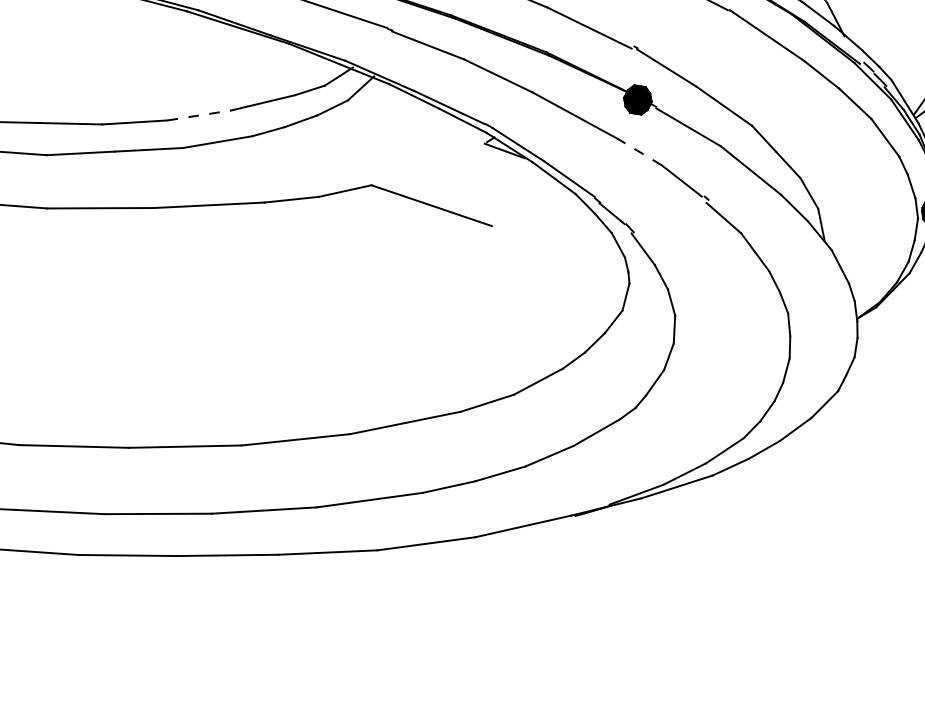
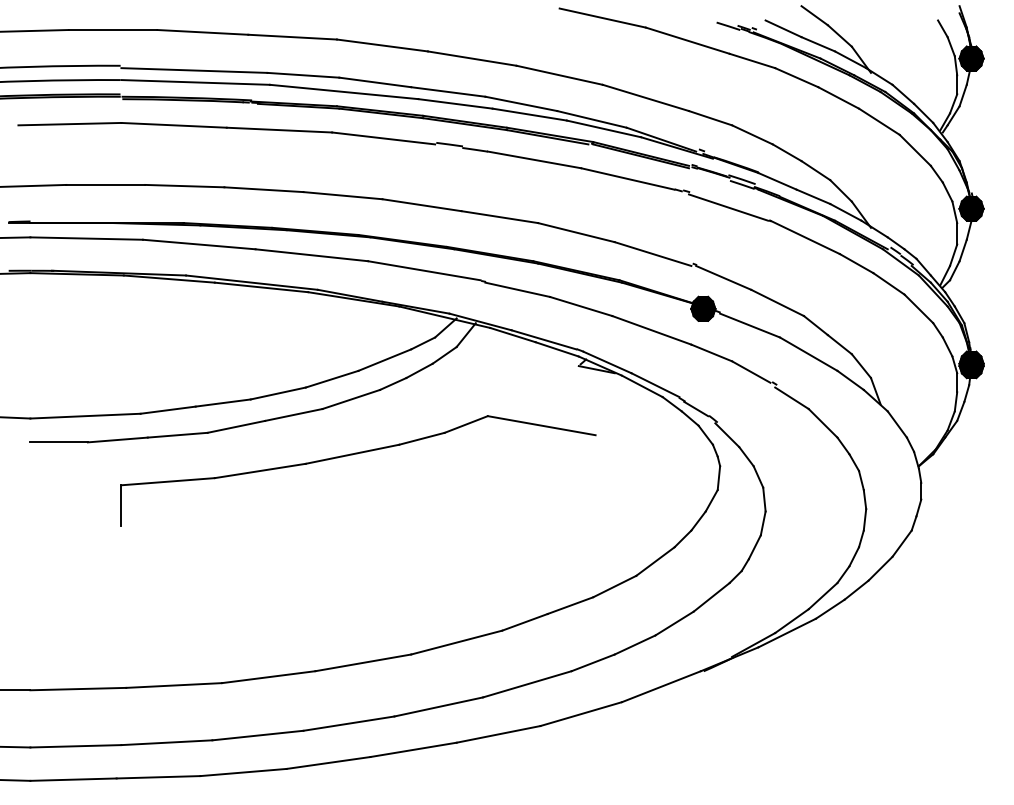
line: (199, 115) -> (332, 379), dashed -> solid
line: (639, 151) -> (711, 352), dashed -> solid

